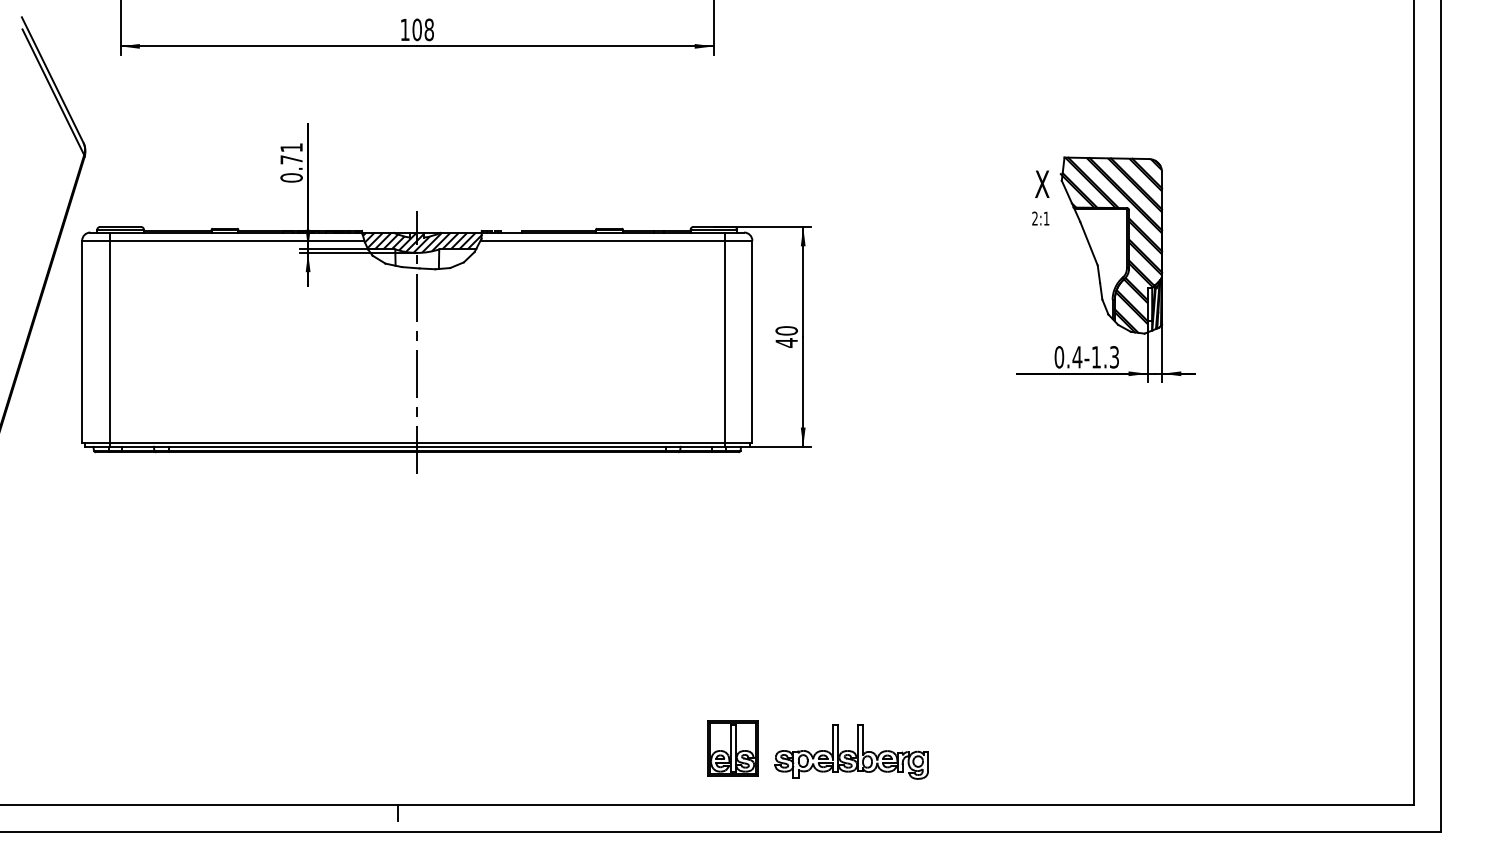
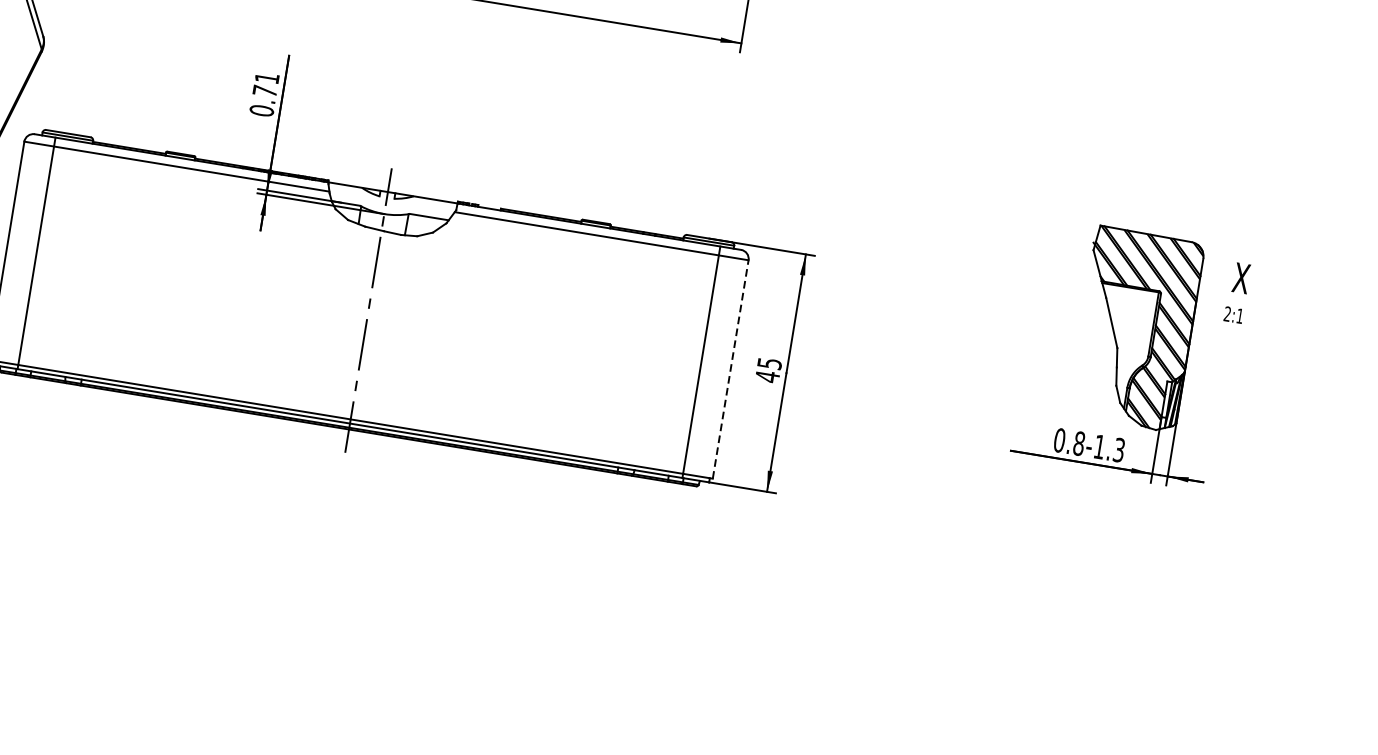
text: (1040, 197) -> (1237, 292), moved
hatch: (422, 242) -> (391, 203), removed
text: (786, 330) -> (769, 363), 40 -> 45
line: (752, 341) -> (730, 369), solid -> dashed
text: (1077, 357) -> (1079, 443), 0.4-1.3 -> 0.8-1.3

